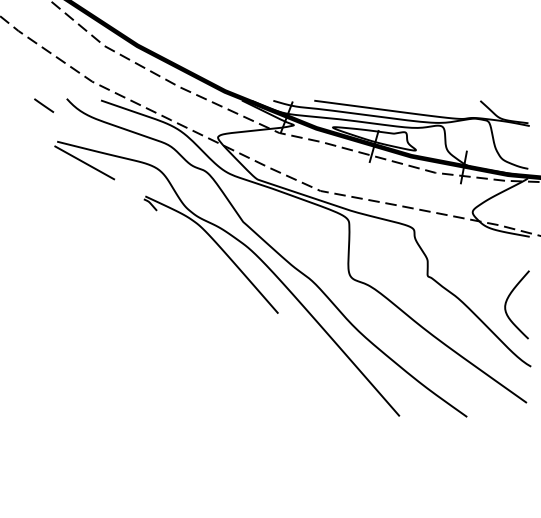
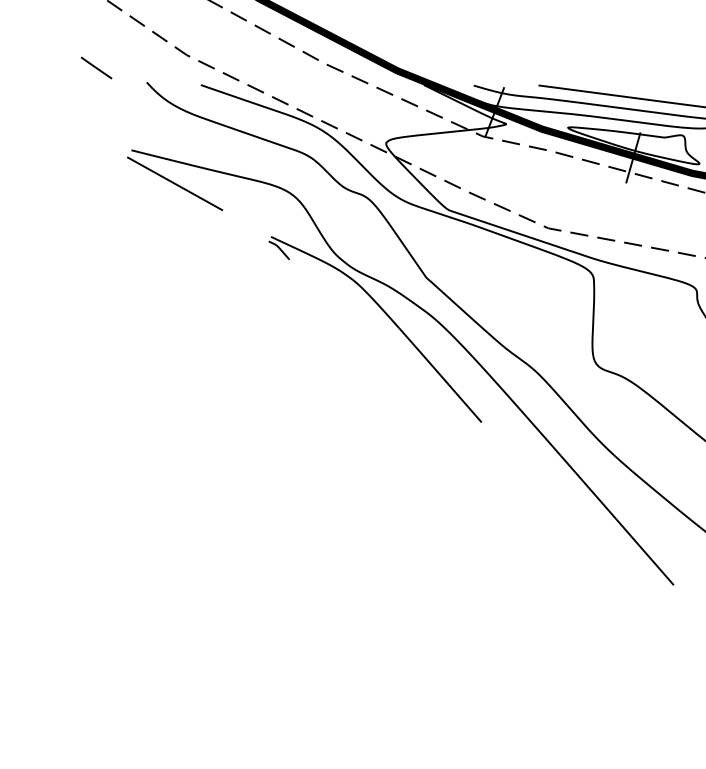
line: (44, 105) -> (97, 67), moved

